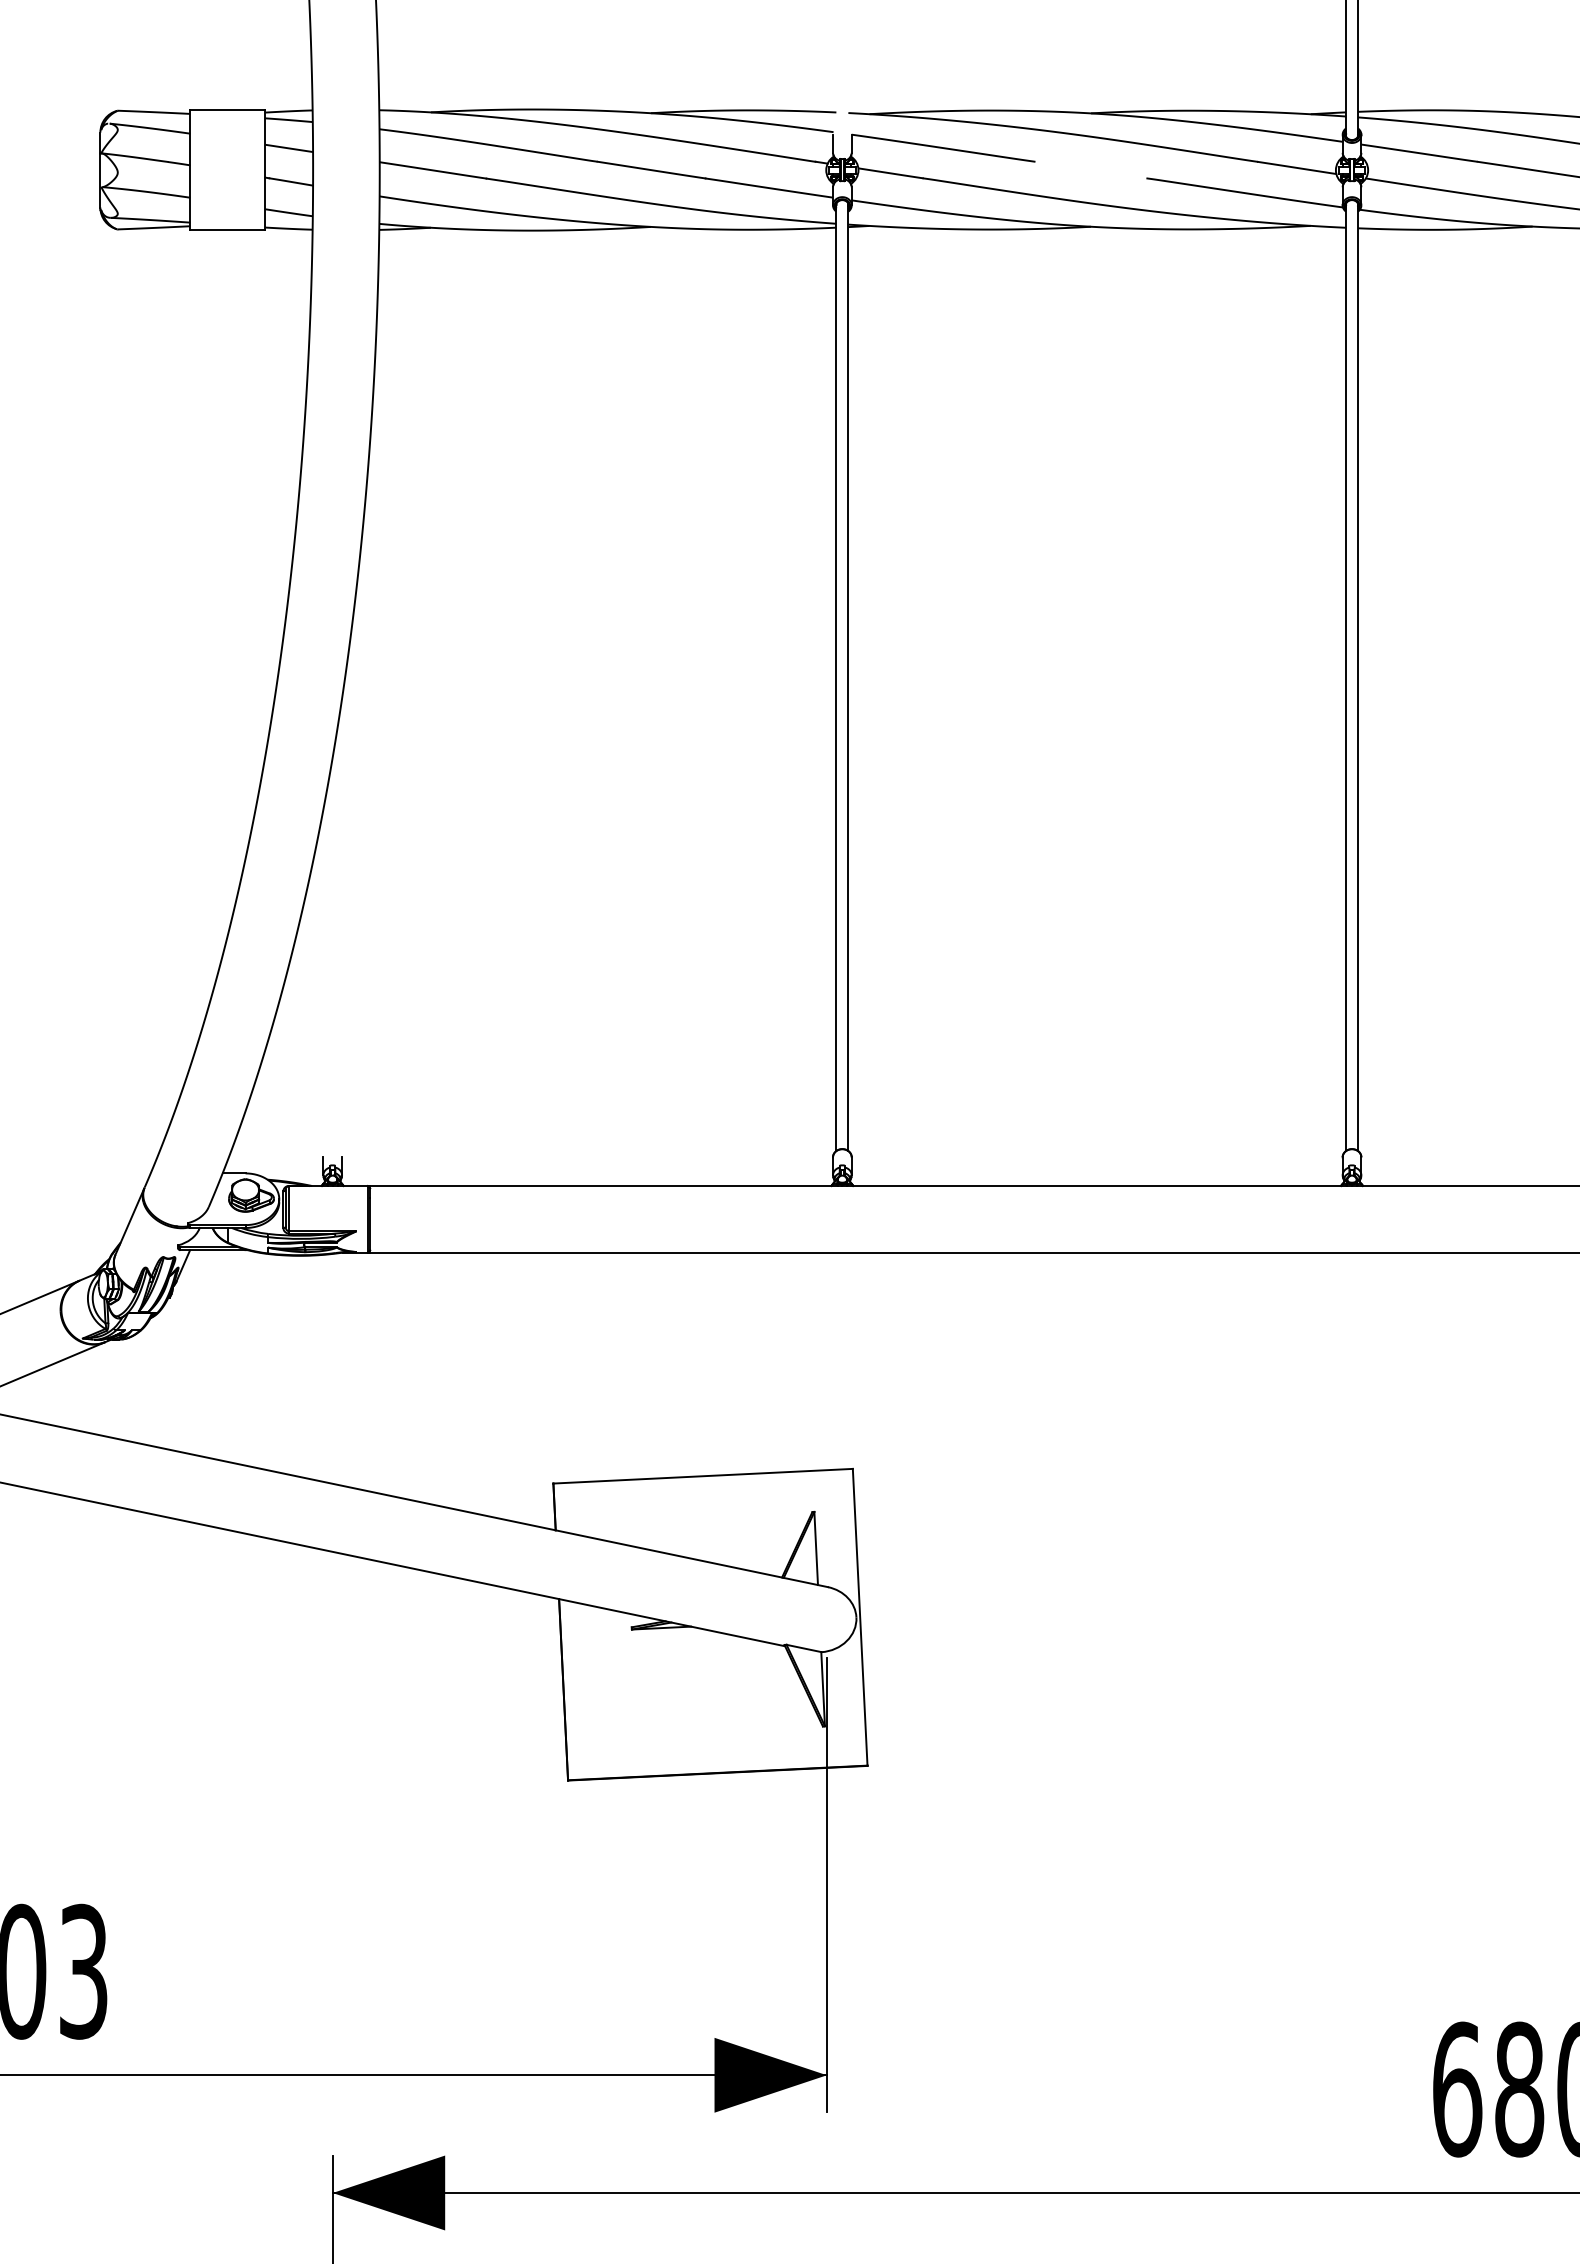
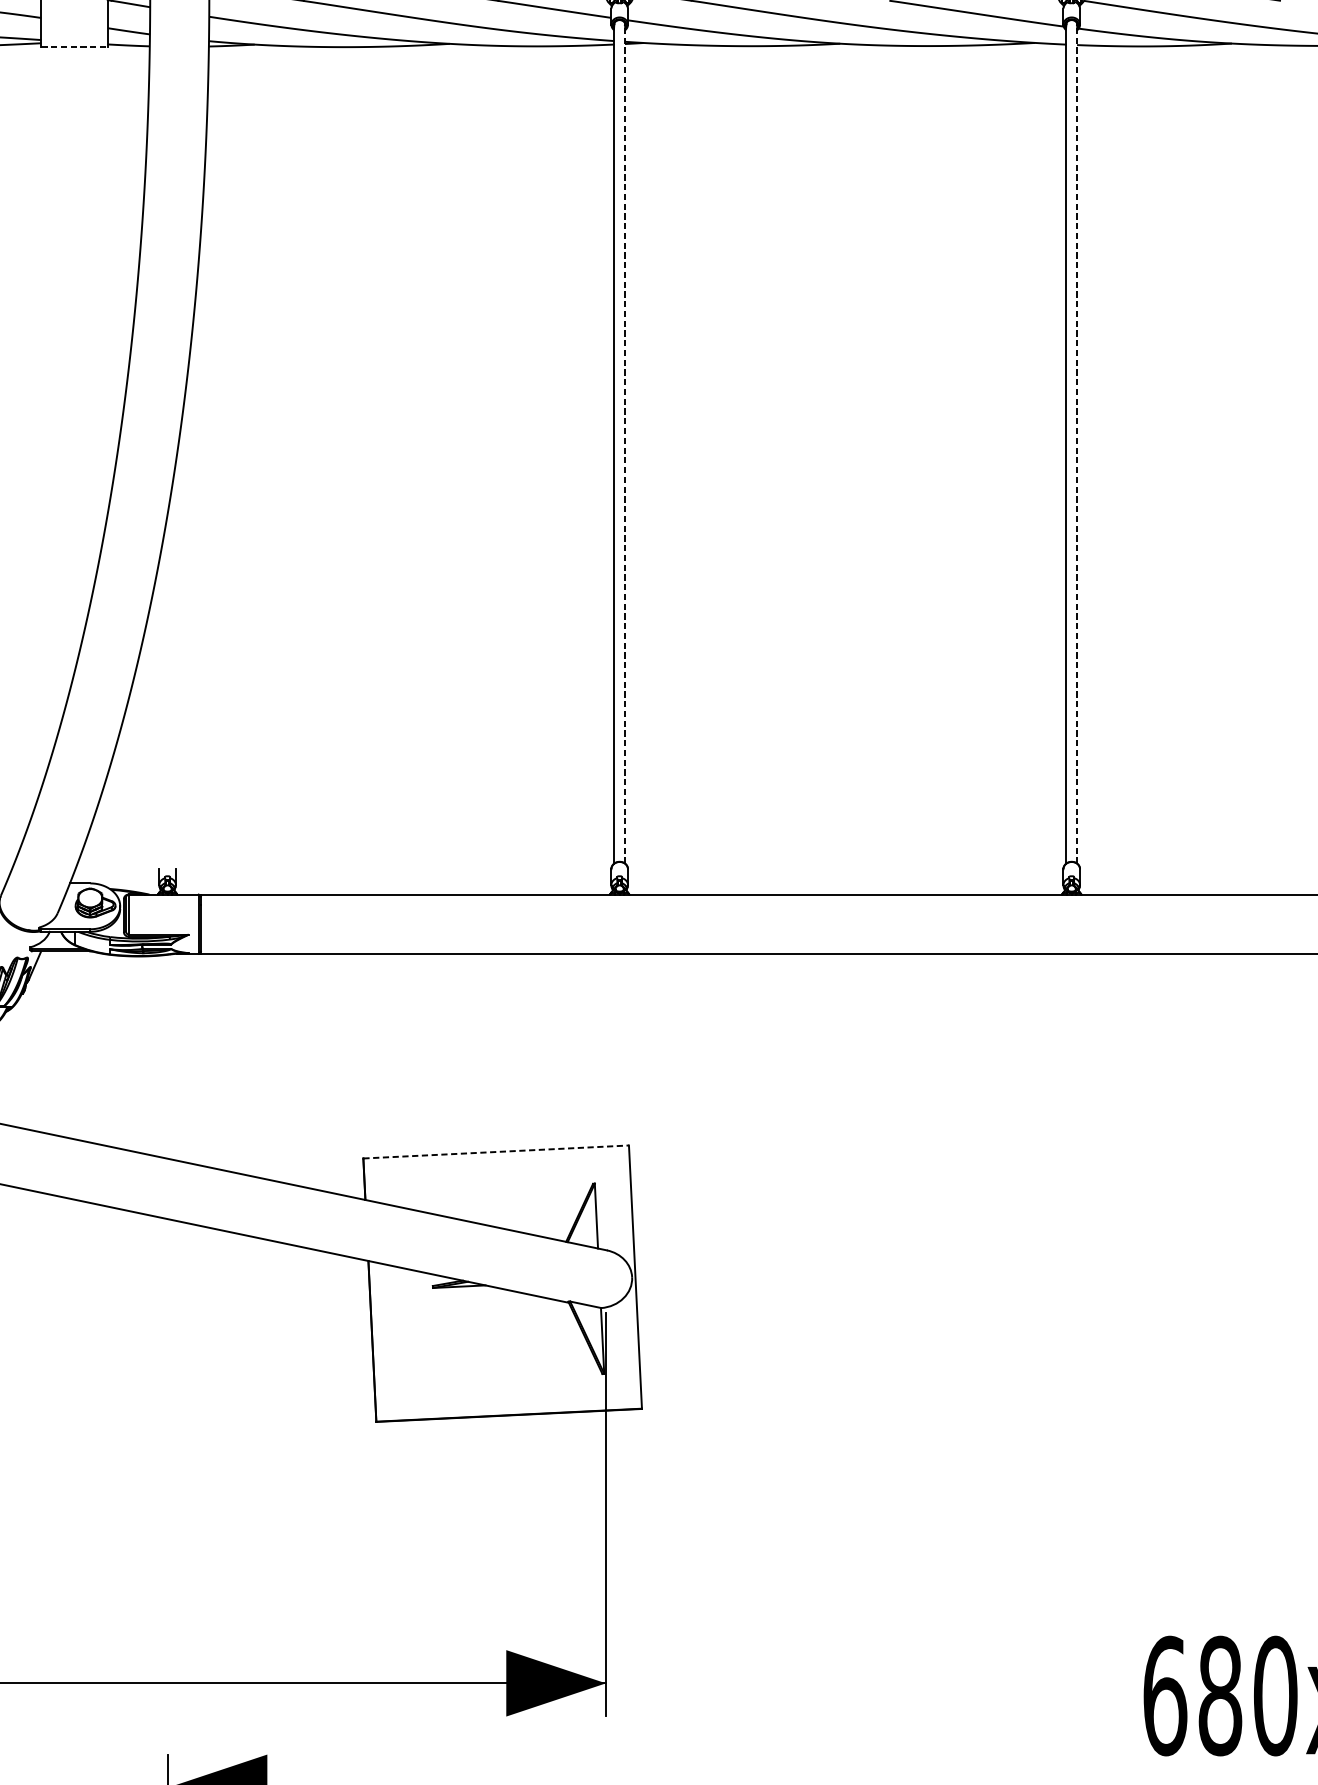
line: (228, 230) -> (75, 47), solid -> dashed
line: (848, 677) -> (625, 443), solid -> dashed
line: (1358, 677) -> (1077, 443), solid -> dashed
line: (703, 1476) -> (496, 1152), solid -> dashed

